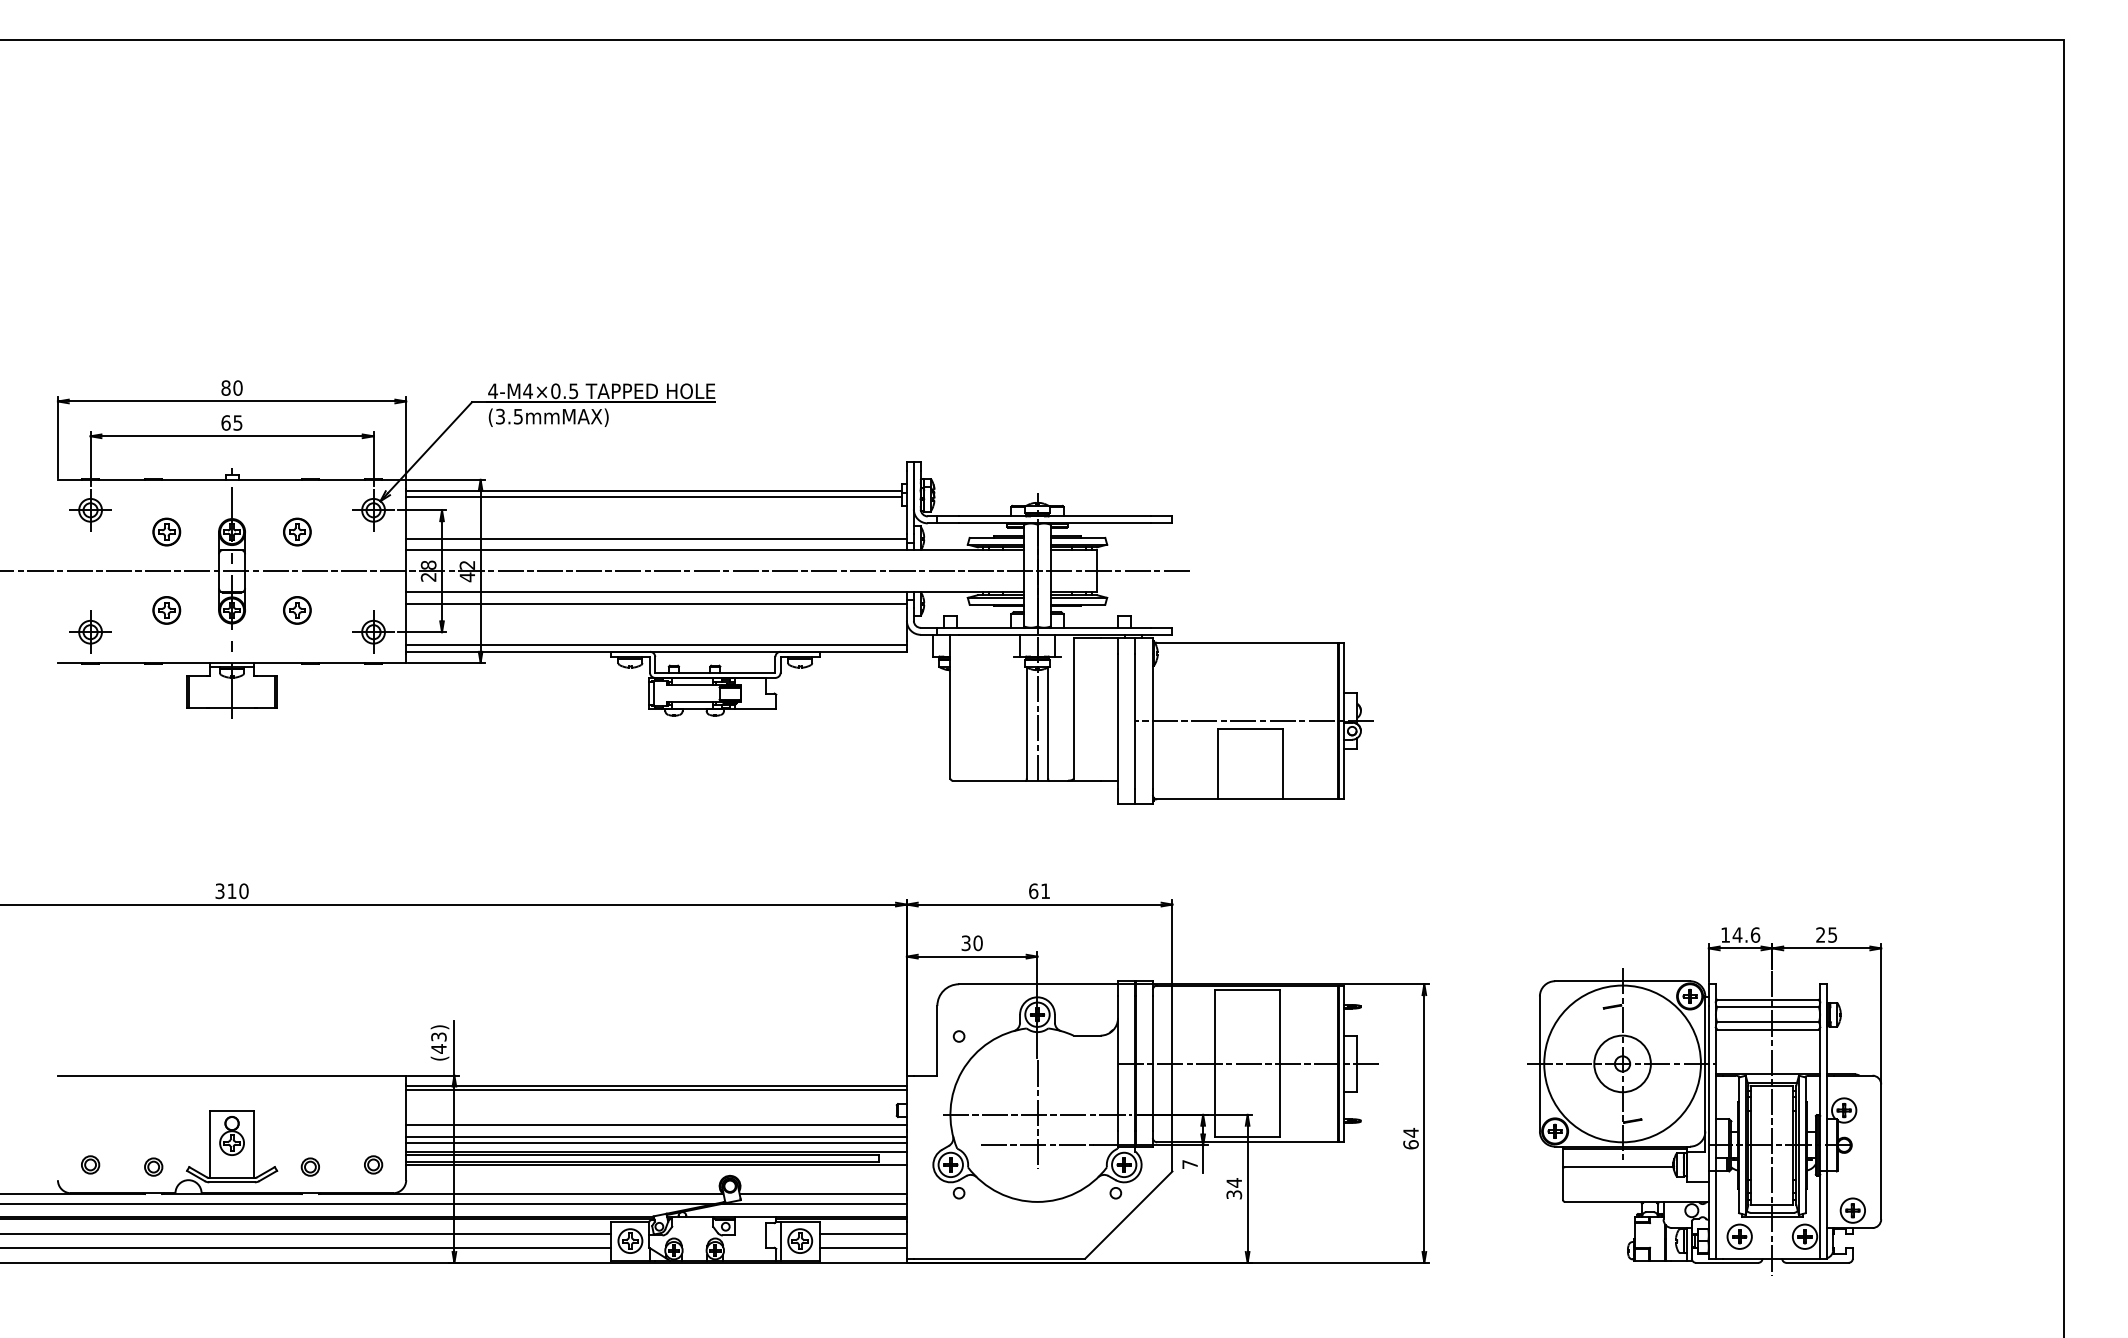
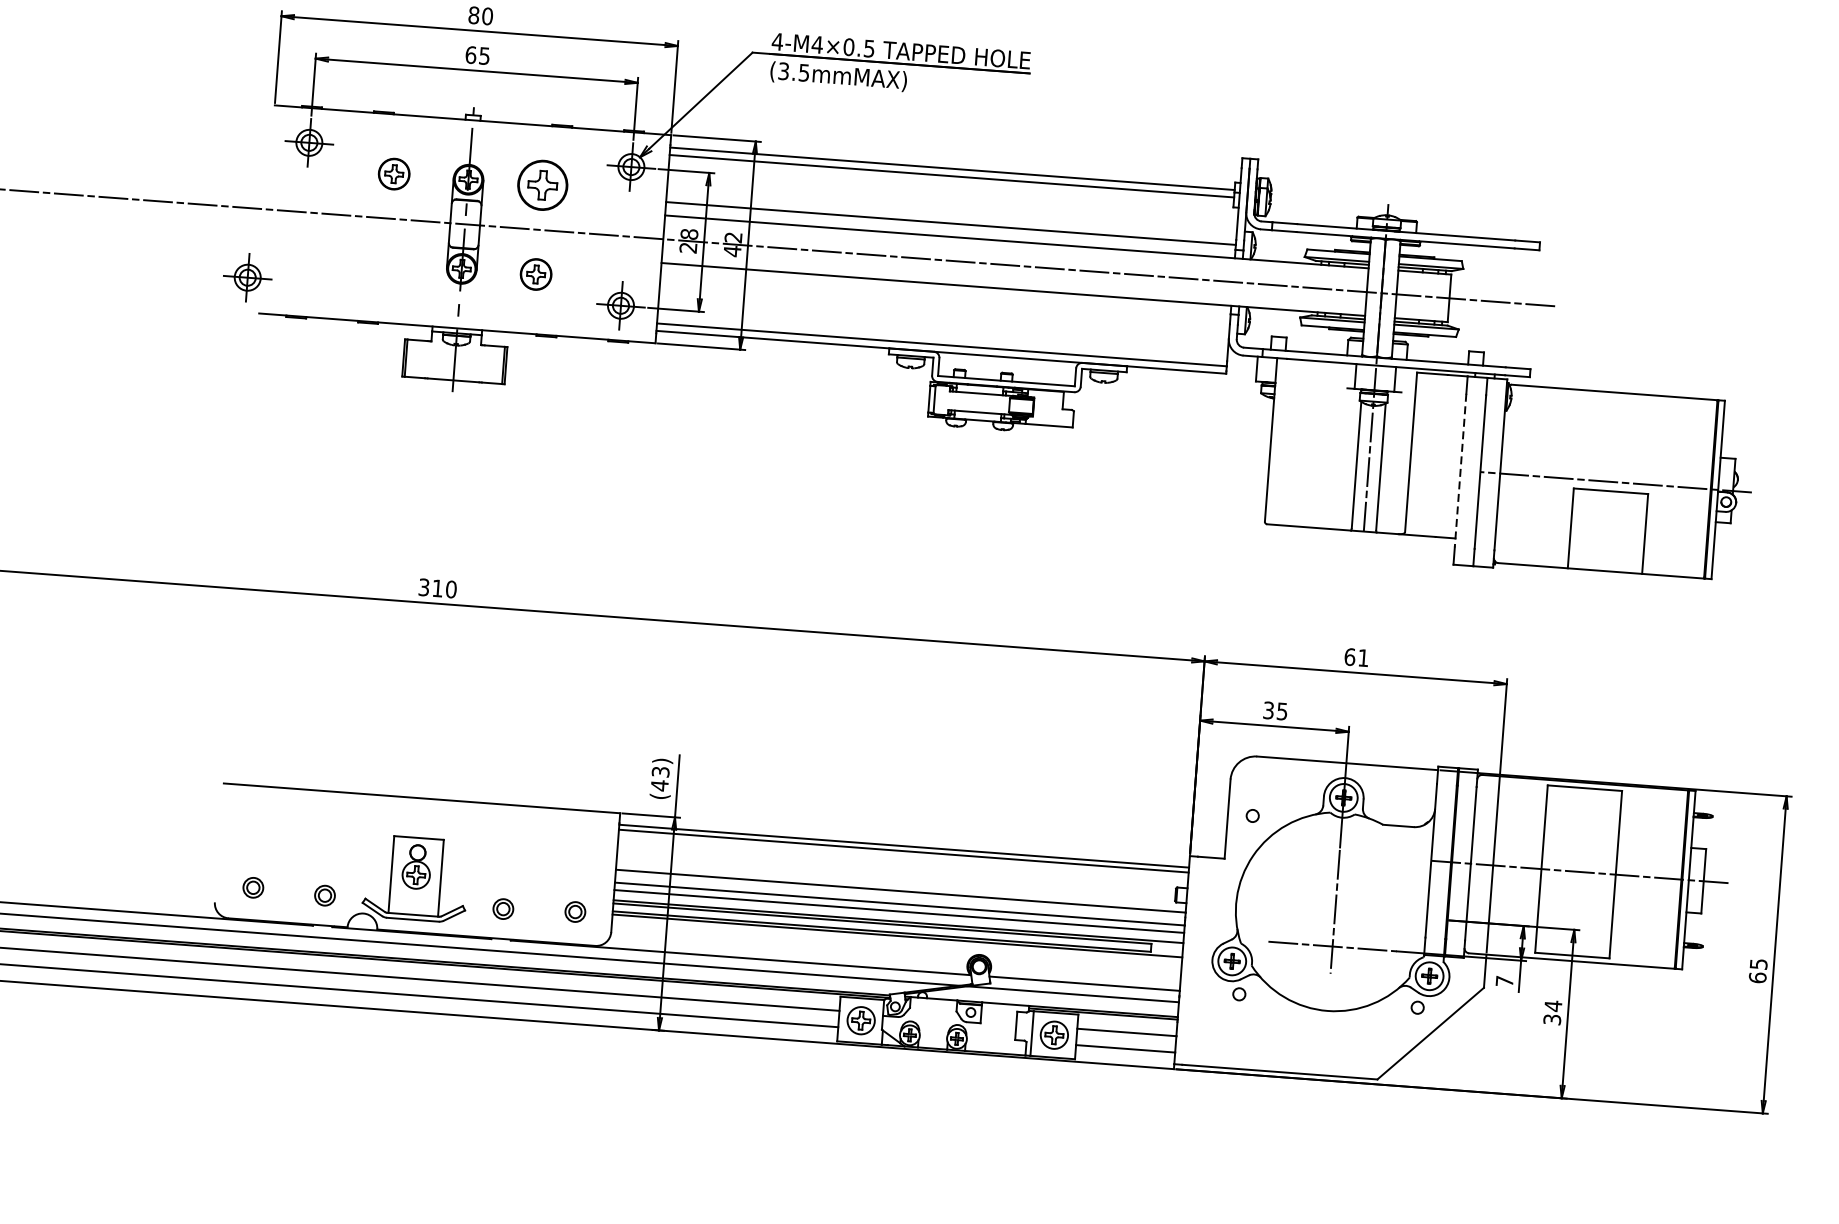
part: (297, 531) -> (543, 184), size x1.6
line: (656, 603) -> (945, 297), removed
part: (166, 610) -> (387, 263), removed
part: (90, 631) -> (247, 276), moved
line: (1118, 721) -> (1461, 471), solid -> dashed
text: (977, 943) -> (1281, 711), 30 -> 35
line: (1037, 1114) -> (1335, 911), removed
text: (1410, 1132) -> (1758, 963), 64 -> 65

